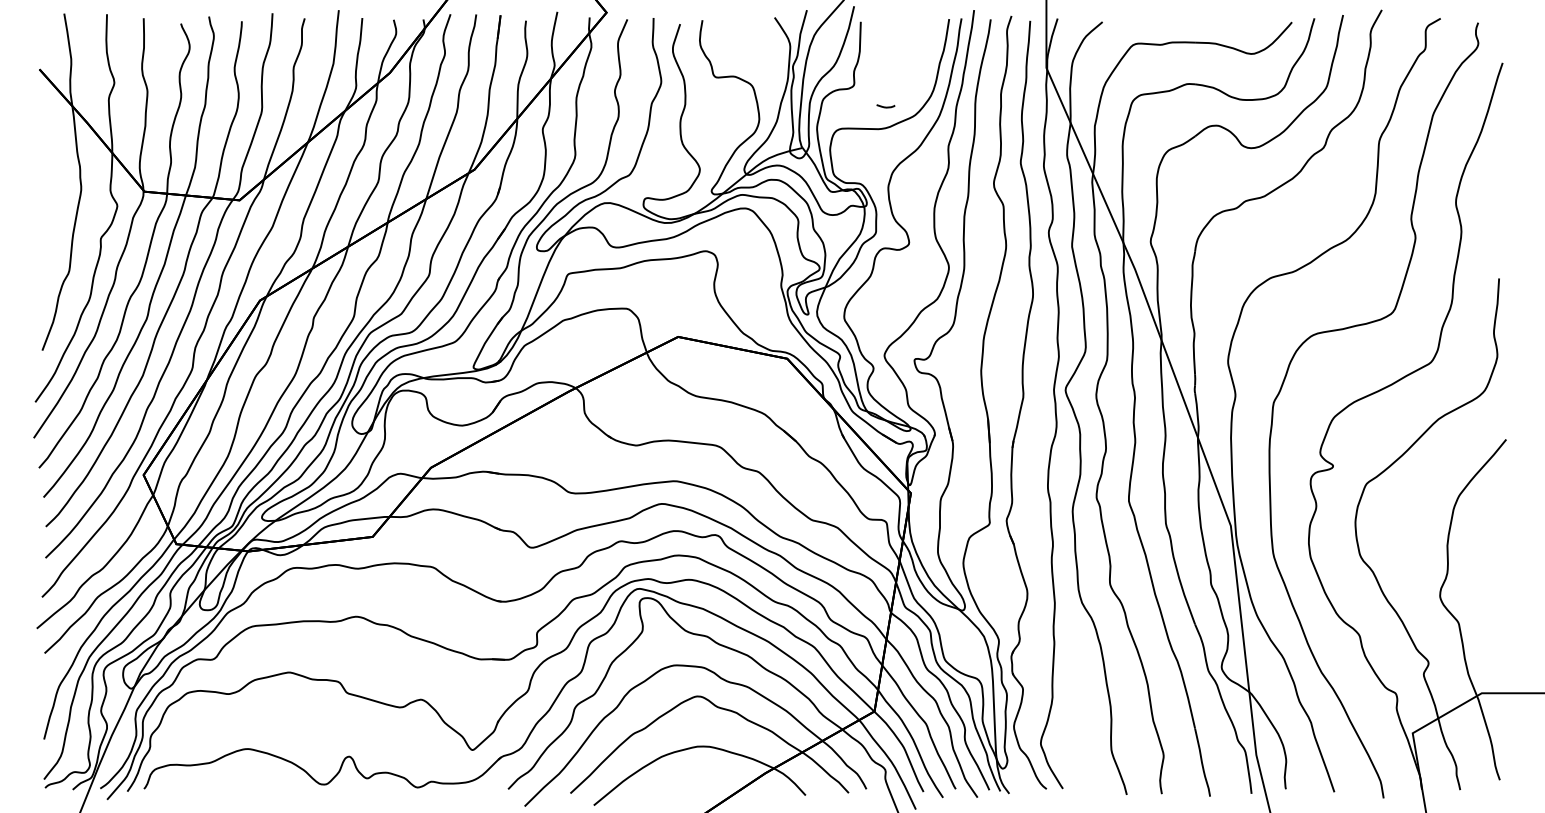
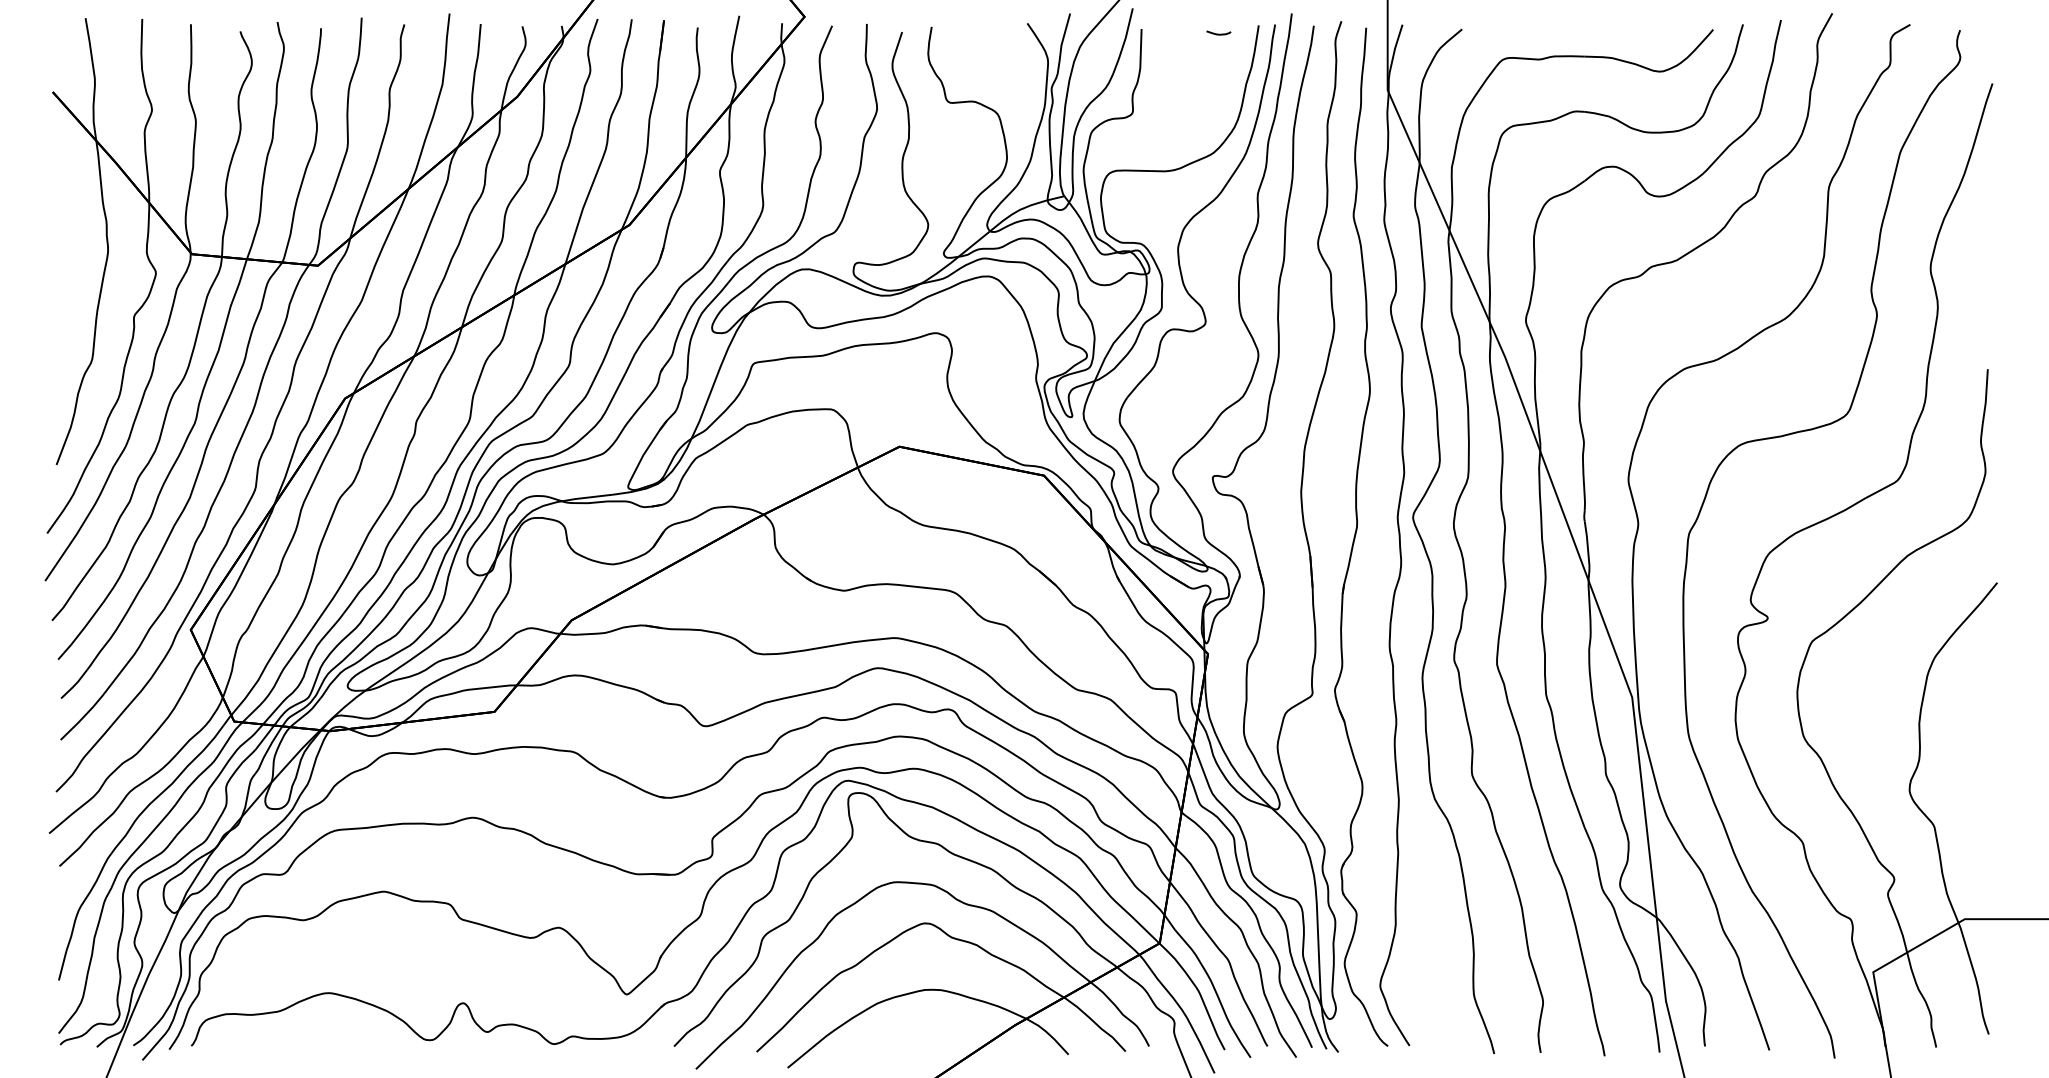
curve: (885, 106) -> (1218, 33), moved

